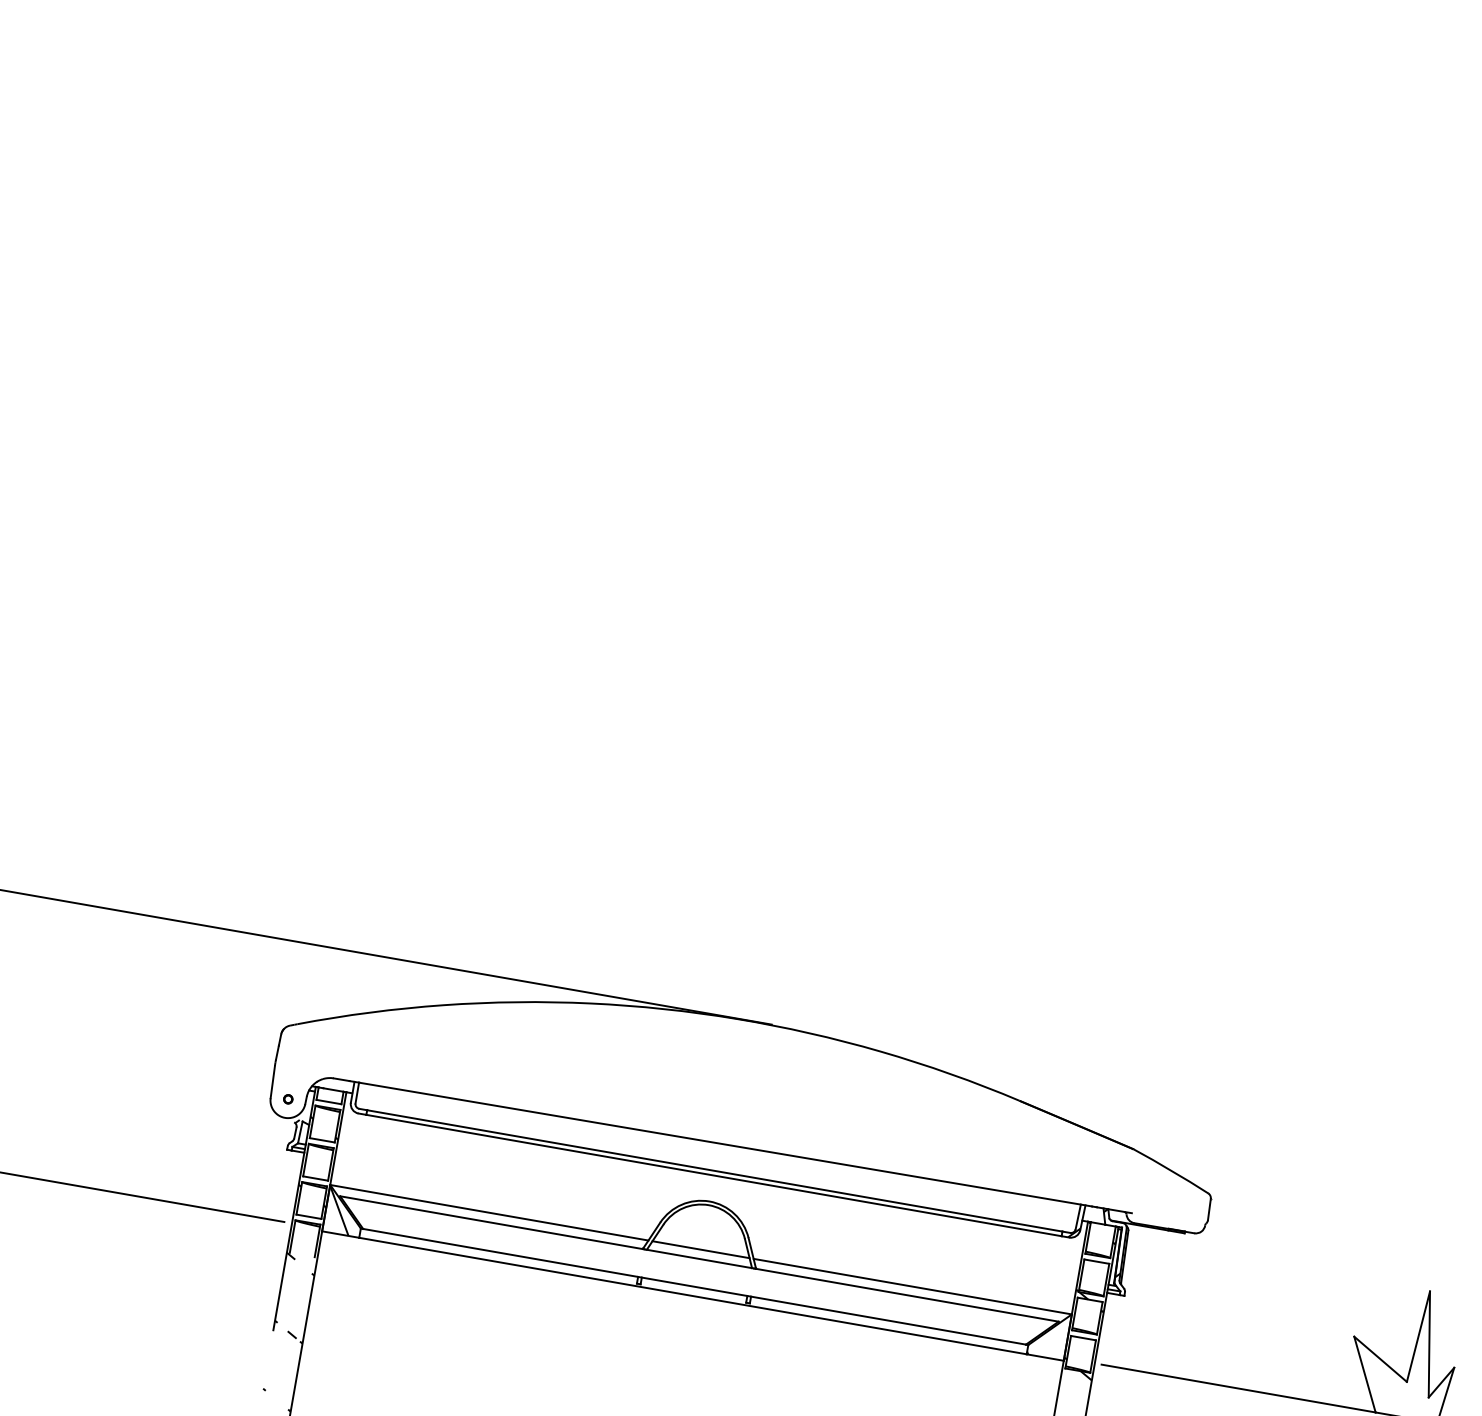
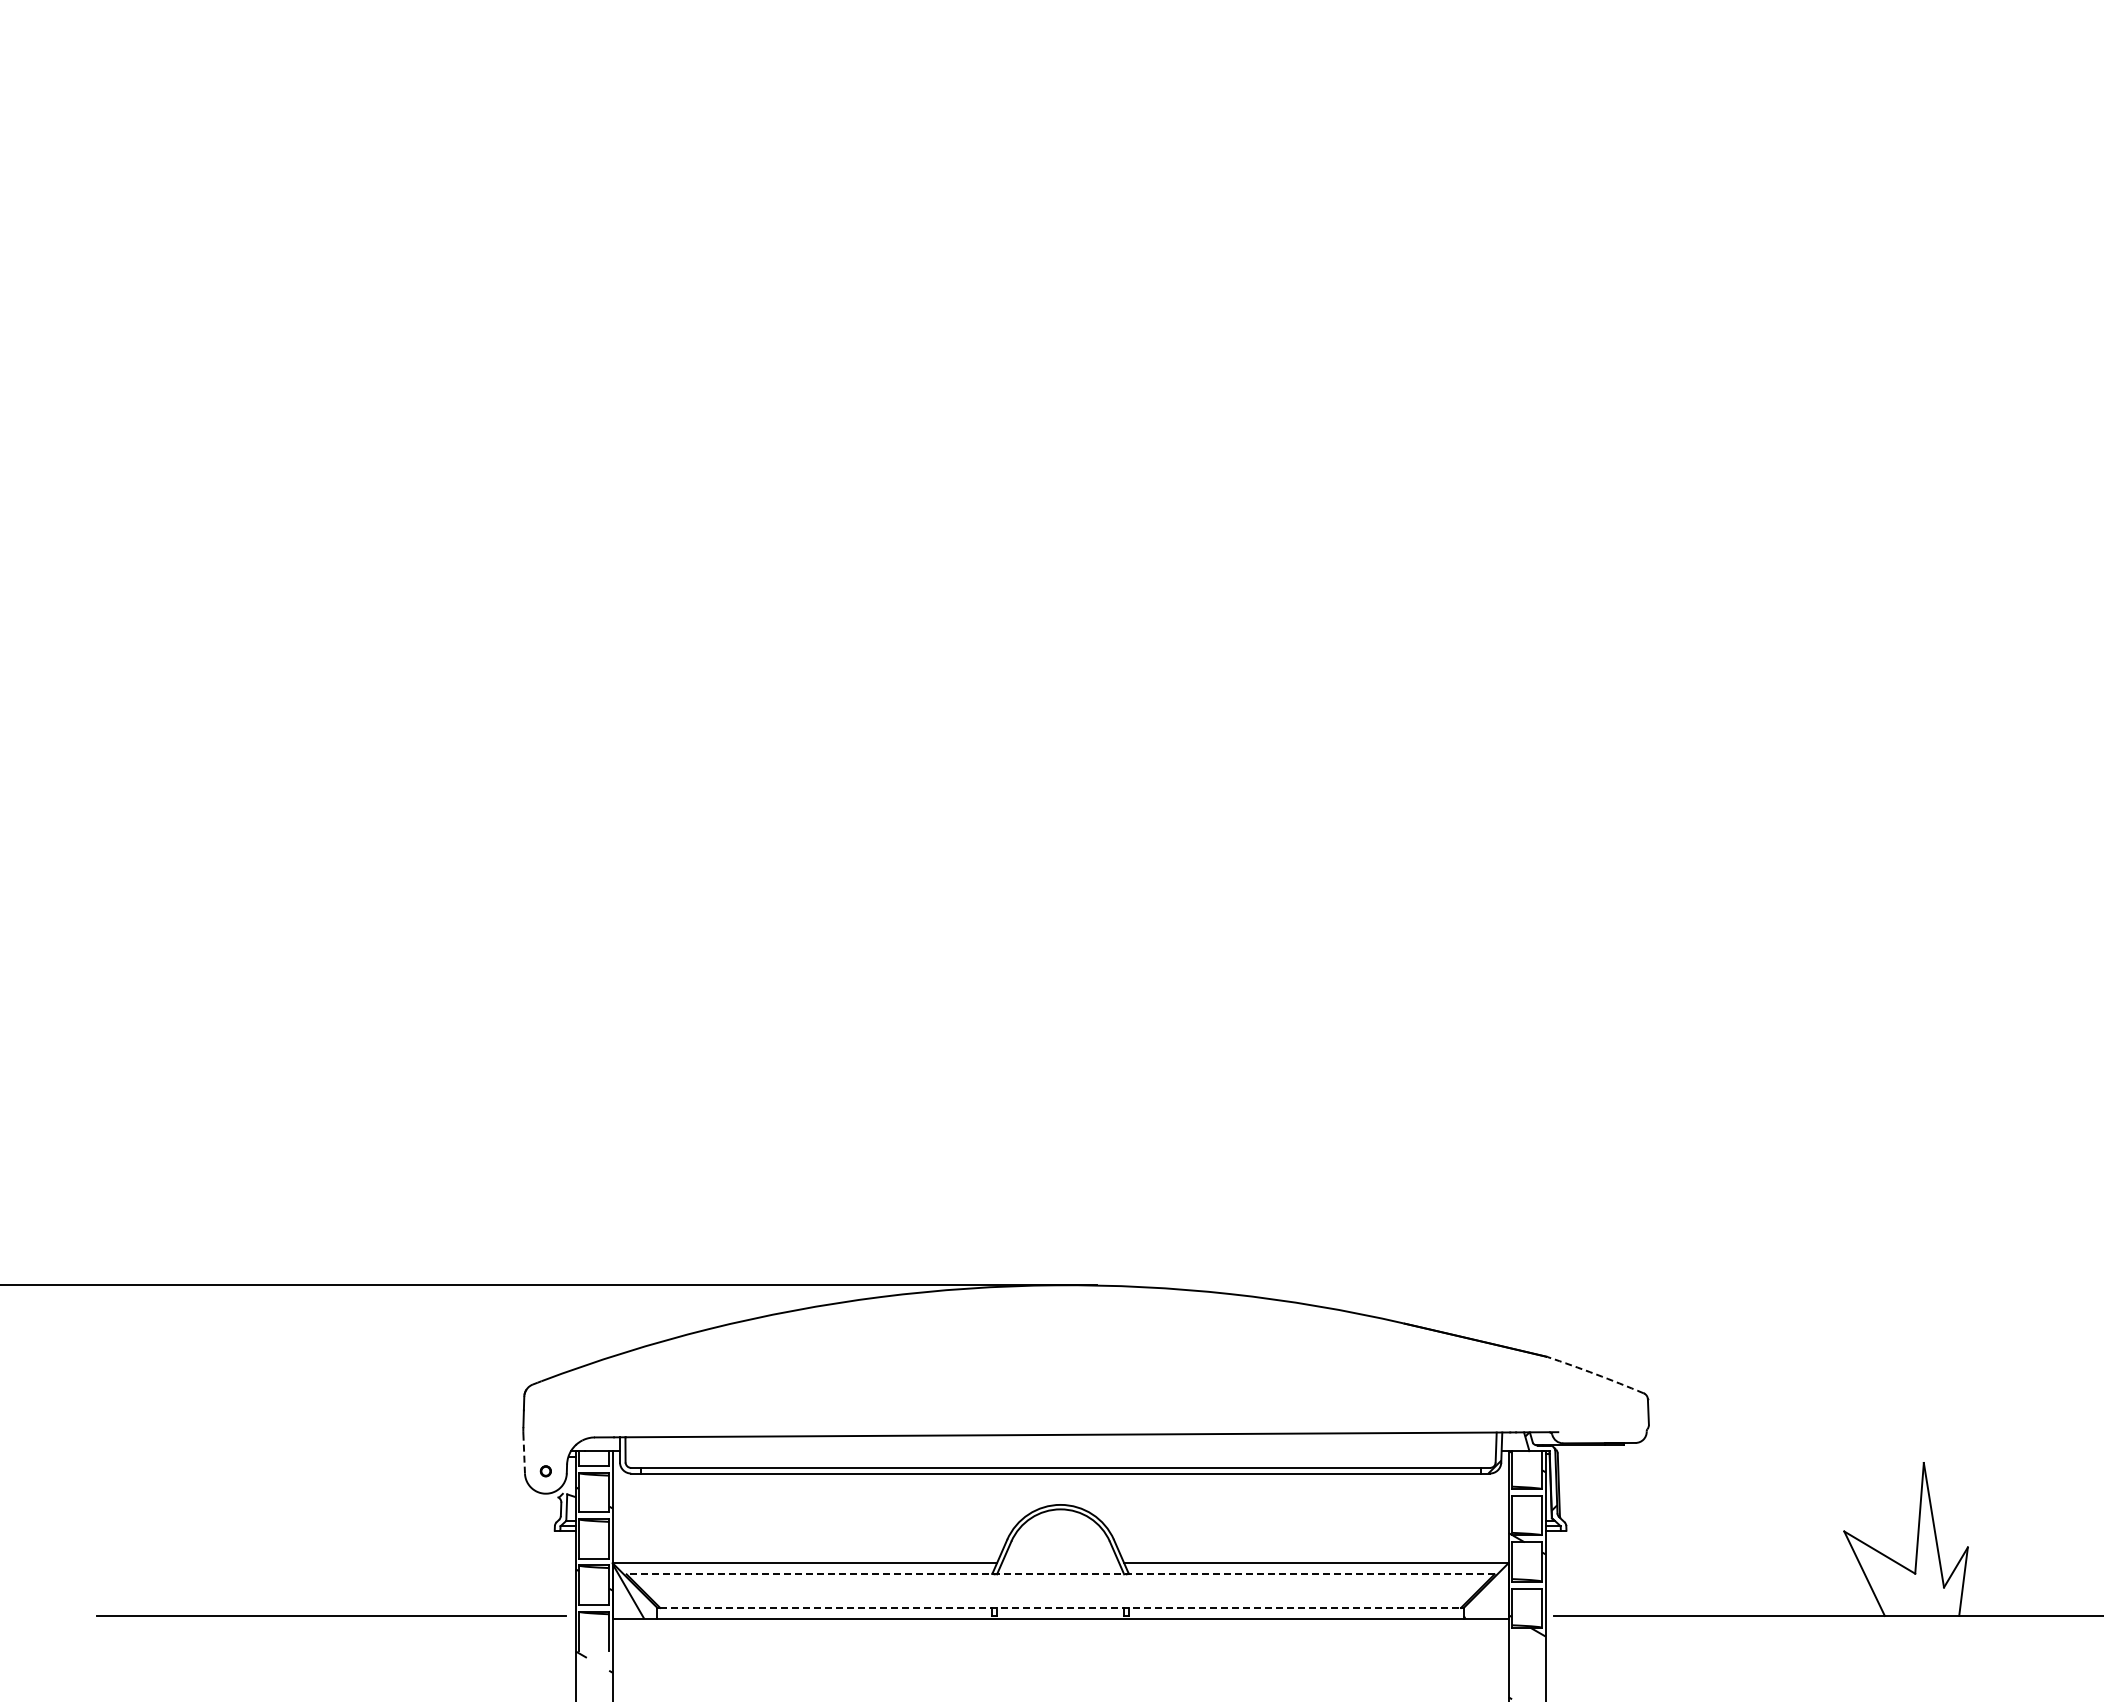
line: (273, 1081) -> (524, 1453), solid -> dashed
arc: (1171, 1170) -> (1595, 1374), solid -> dashed
line: (700, 1249) -> (1060, 1563), removed
line: (699, 1259) -> (1060, 1574), solid -> dashed
line: (695, 1286) -> (1061, 1607), solid -> dashed

